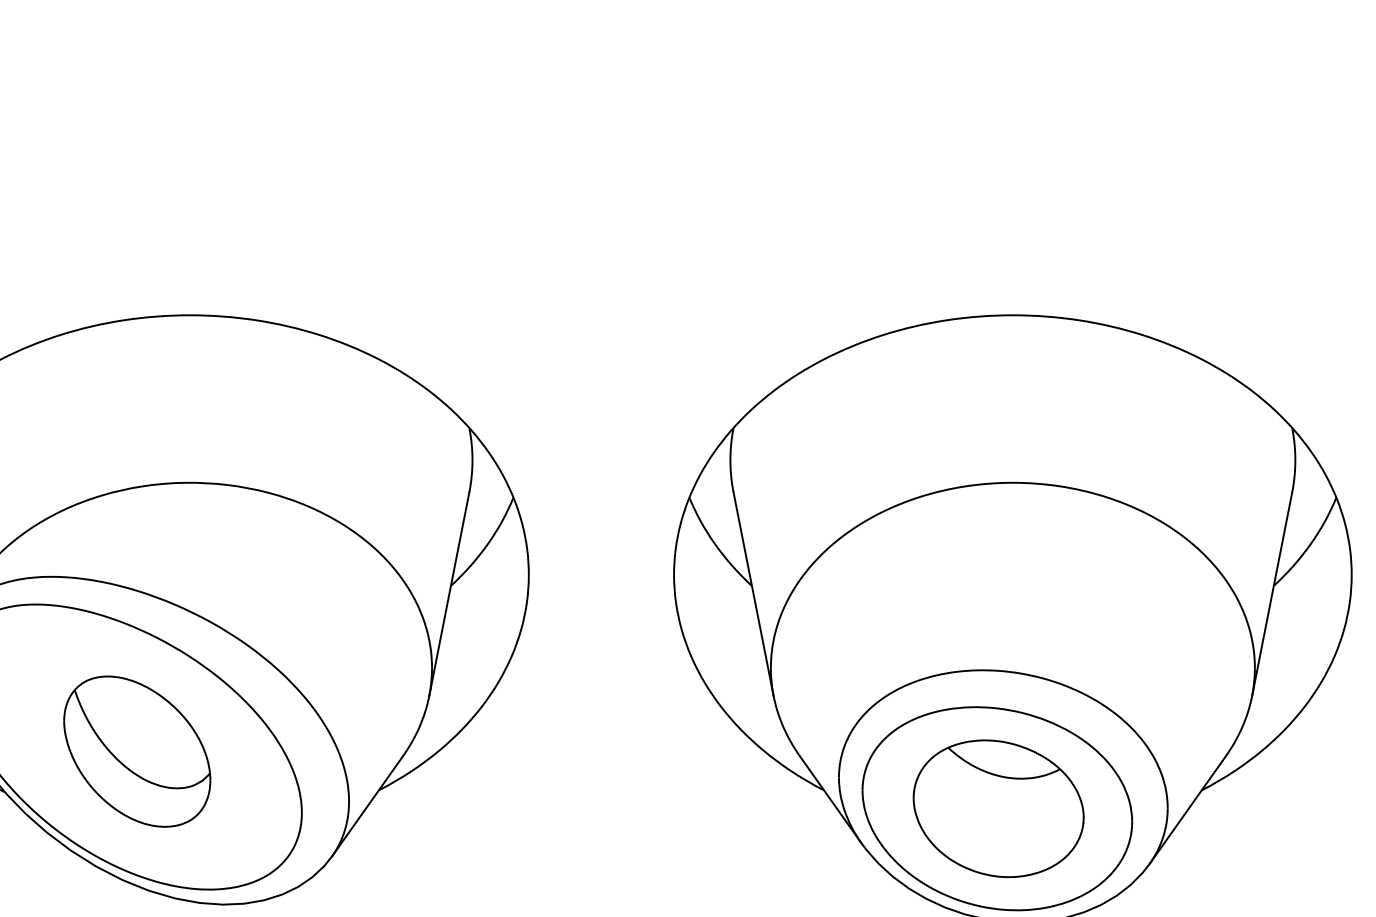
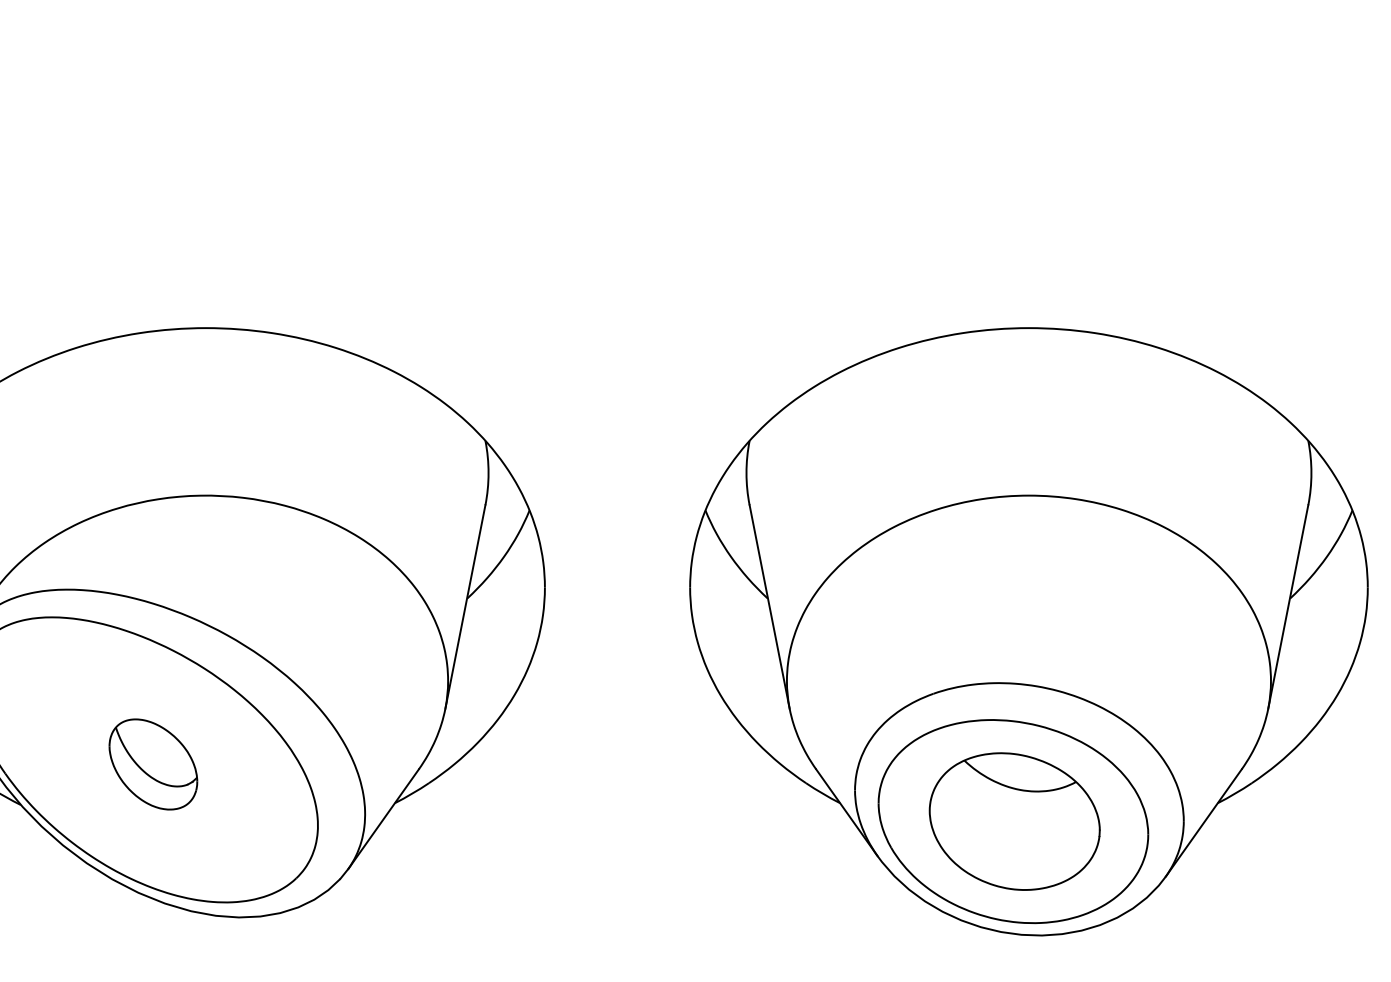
part: (137, 751) -> (153, 764), size x0.6

